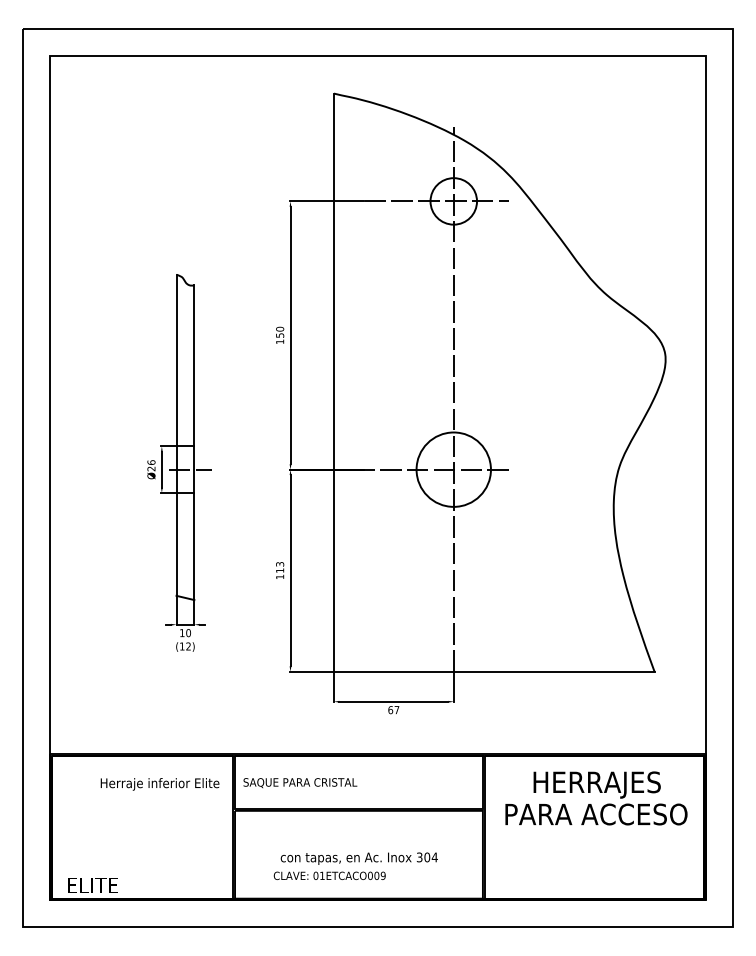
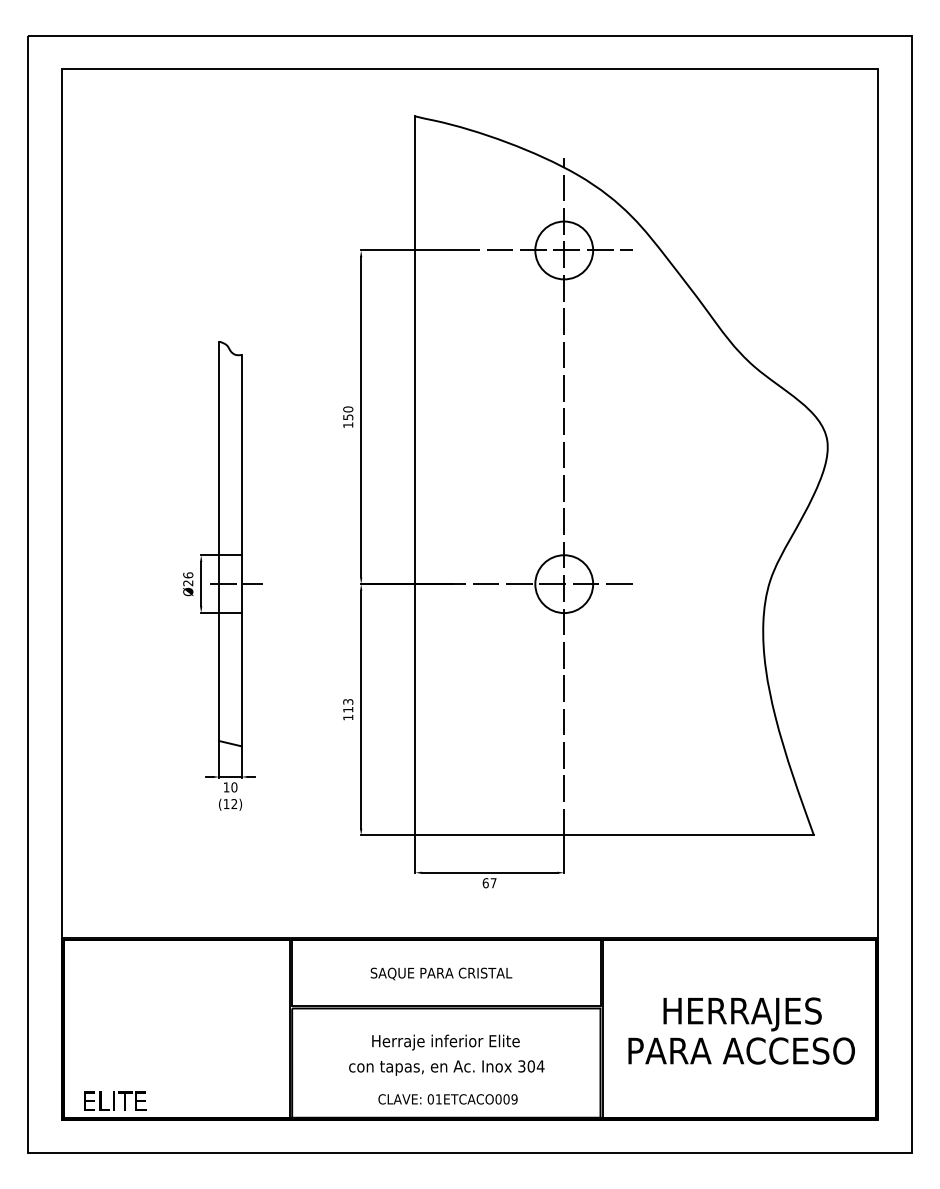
circle: (453, 469) -> (564, 584), size x0.62
text: (300, 782) -> (441, 973), moved
text: (159, 784) -> (445, 1042), moved
text: (596, 797) -> (741, 1030), moved
text: (329, 875) -> (447, 1099), moved

